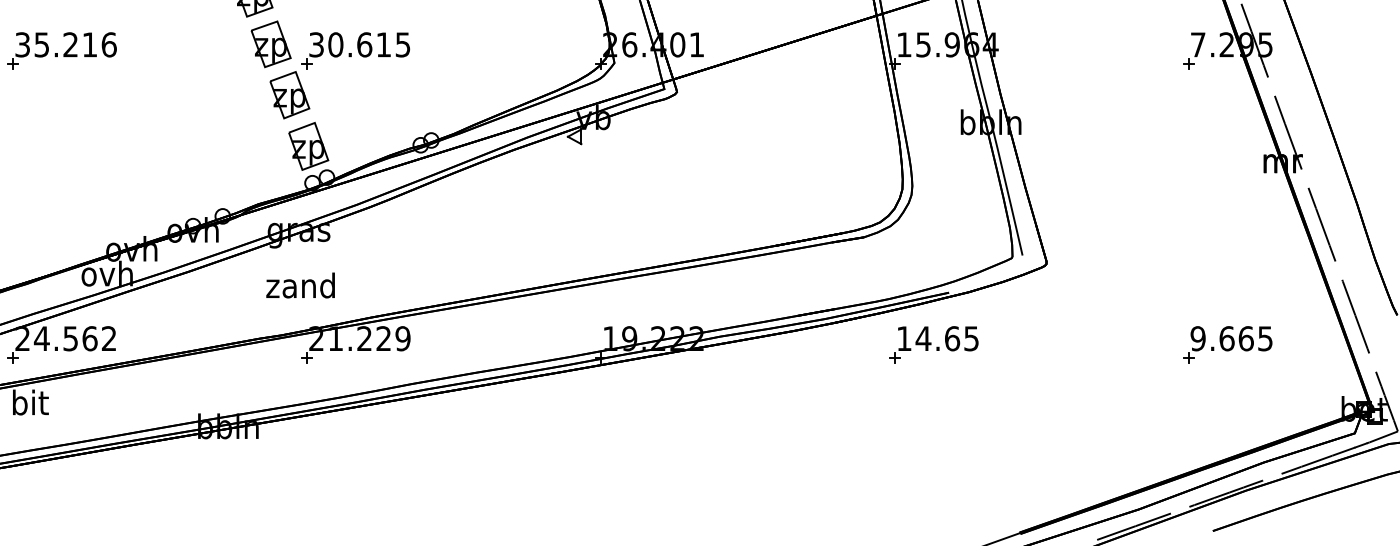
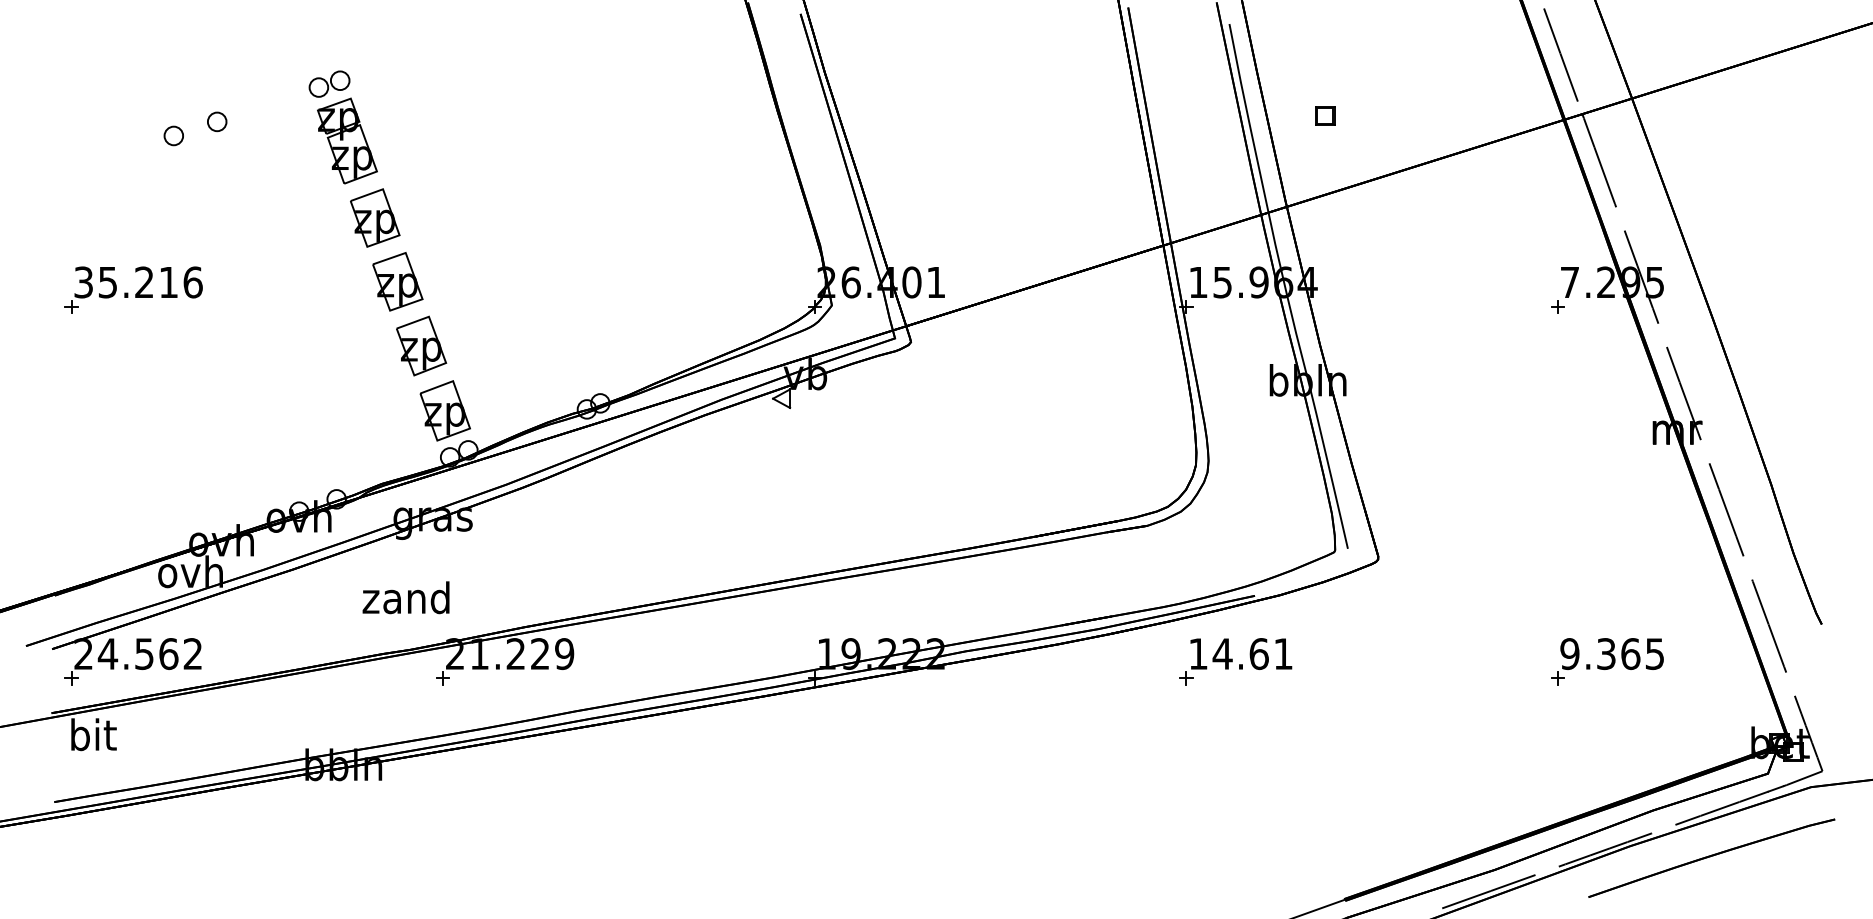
part: (355, 50) -> (504, 289), removed
text: (300, 285) -> (405, 597), moved
text: (971, 339) -> (1283, 654), 14.65 -> 14.61
text: (1227, 339) -> (1606, 654), 9.665 -> 9.365

